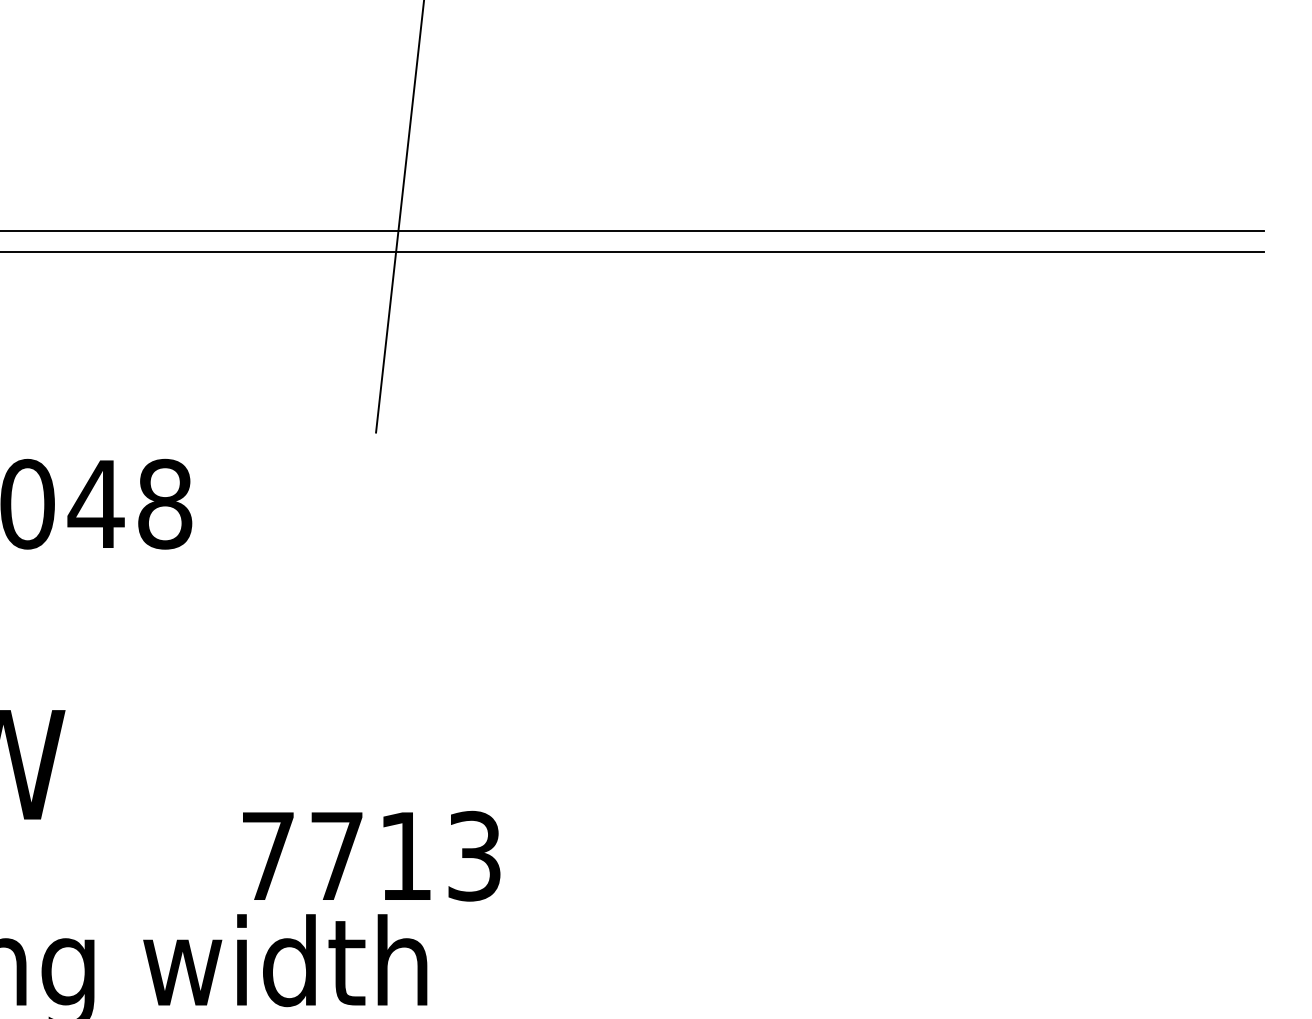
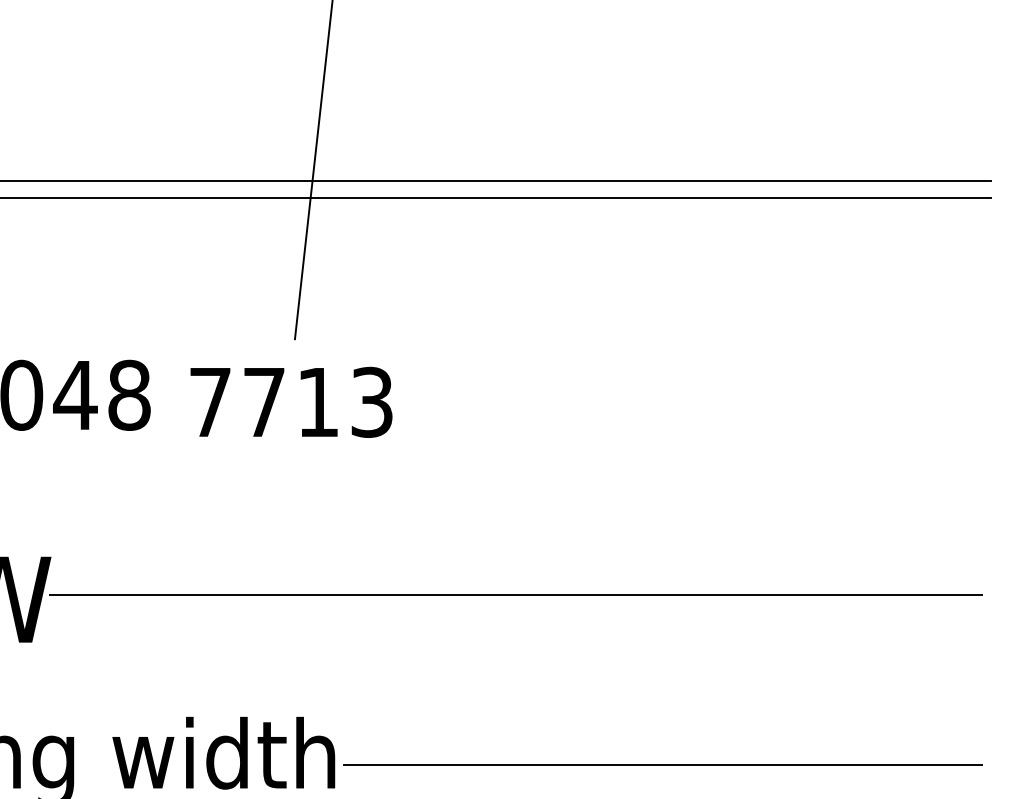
line: (657, 758) -> (515, 594), added
text: (371, 855) -> (291, 401), moved
line: (846, 974) -> (663, 764), added

